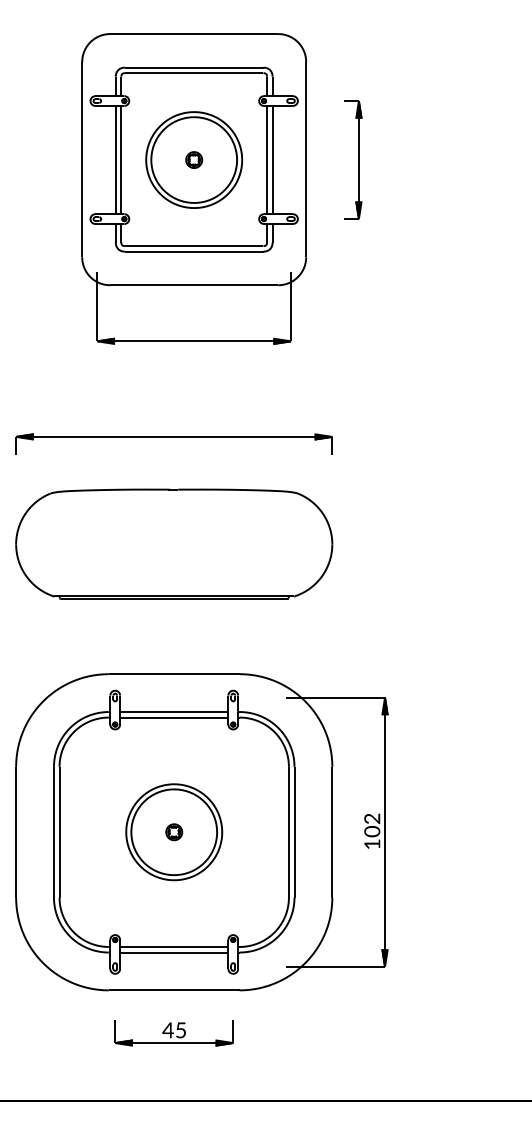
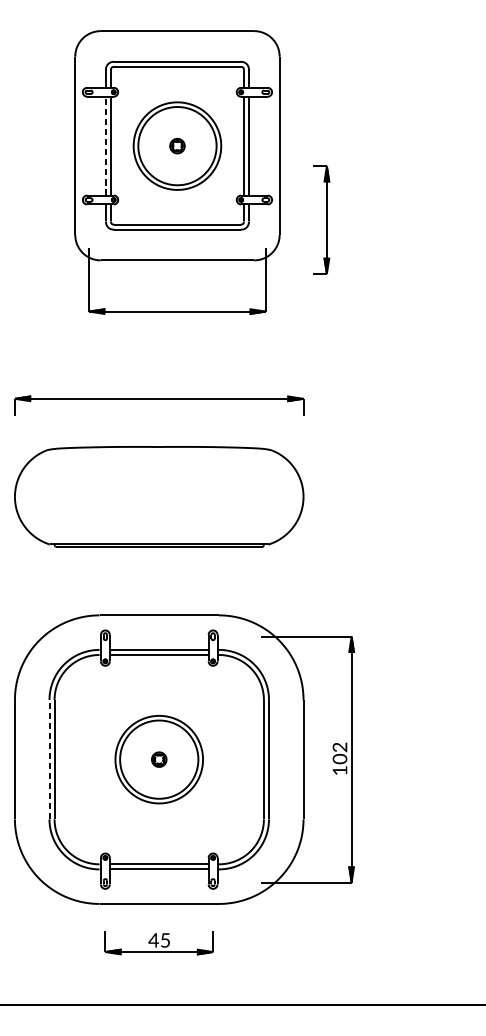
line: (115, 159) -> (105, 145), solid -> dashed
part: (353, 159) -> (321, 219), moved
line: (54, 831) -> (49, 758), solid -> dashed

